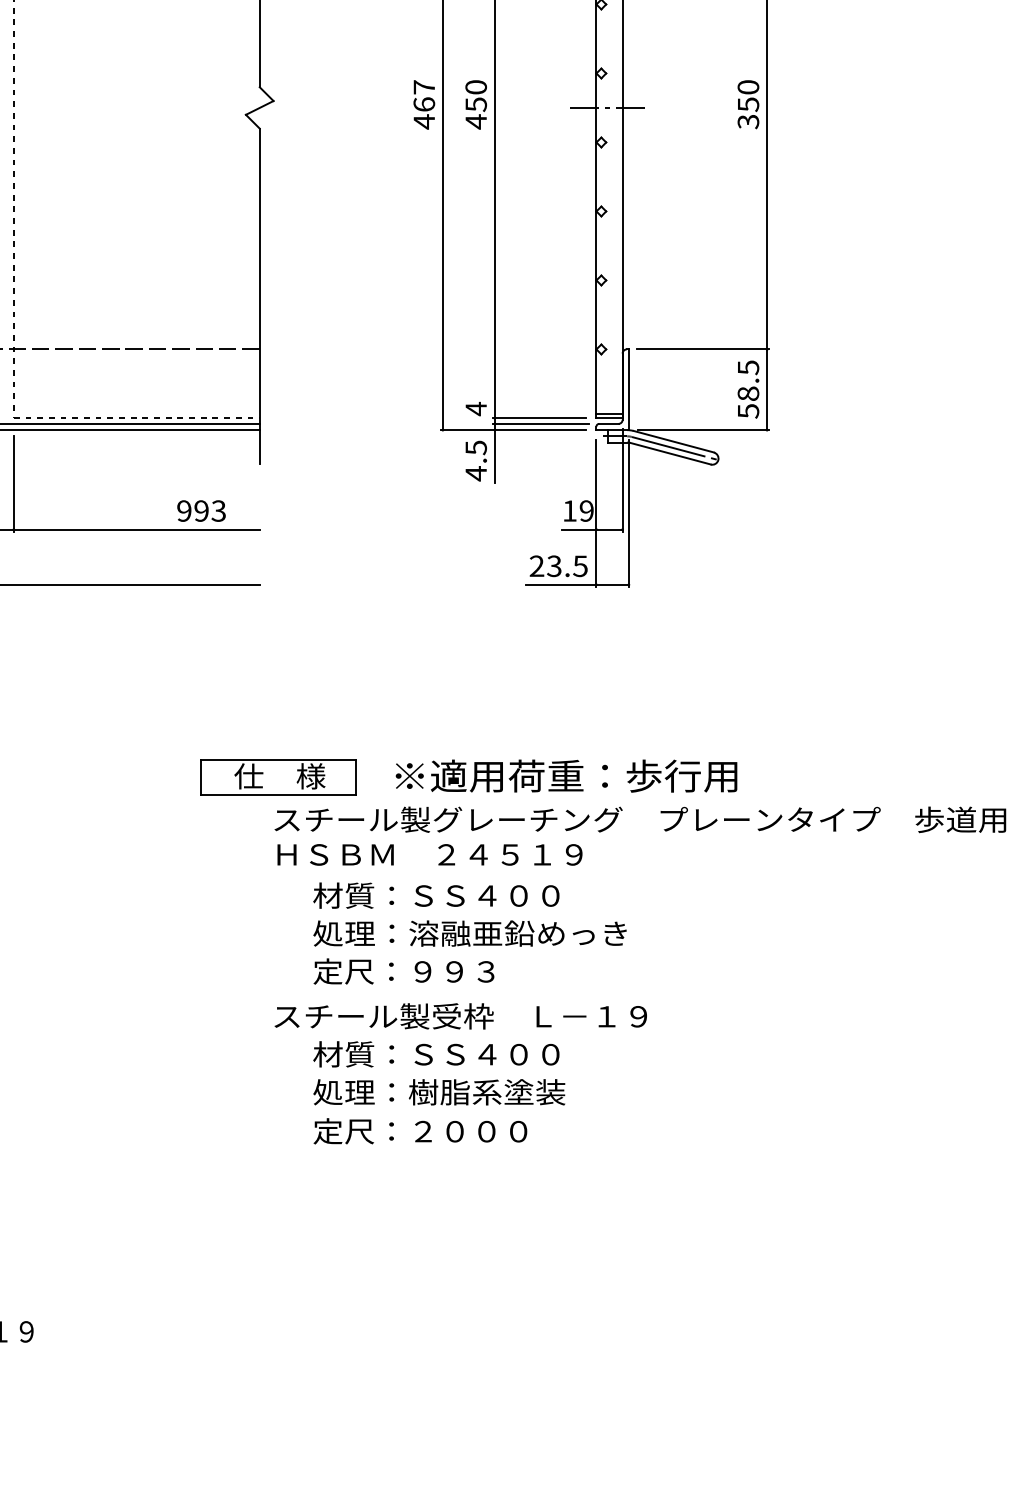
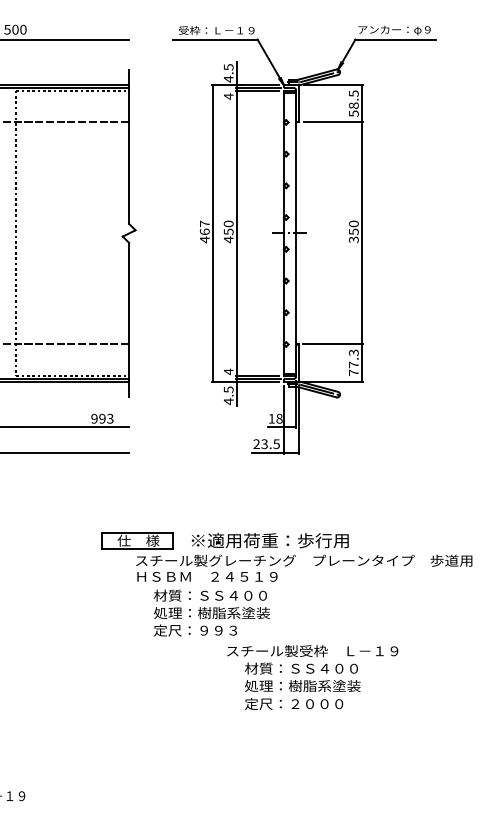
text: (747, 388) -> (353, 362), 58.5 -> 77.3
line: (14, 484) -> (16, 406), removed
text: (586, 510) -> (279, 418), 19 -> 18
text: (517, 934) -> (247, 613), 処理：溶融亜鉛めっき -> 処理：樹脂系塗装
text: (460, 1073) -> (312, 677), moved

